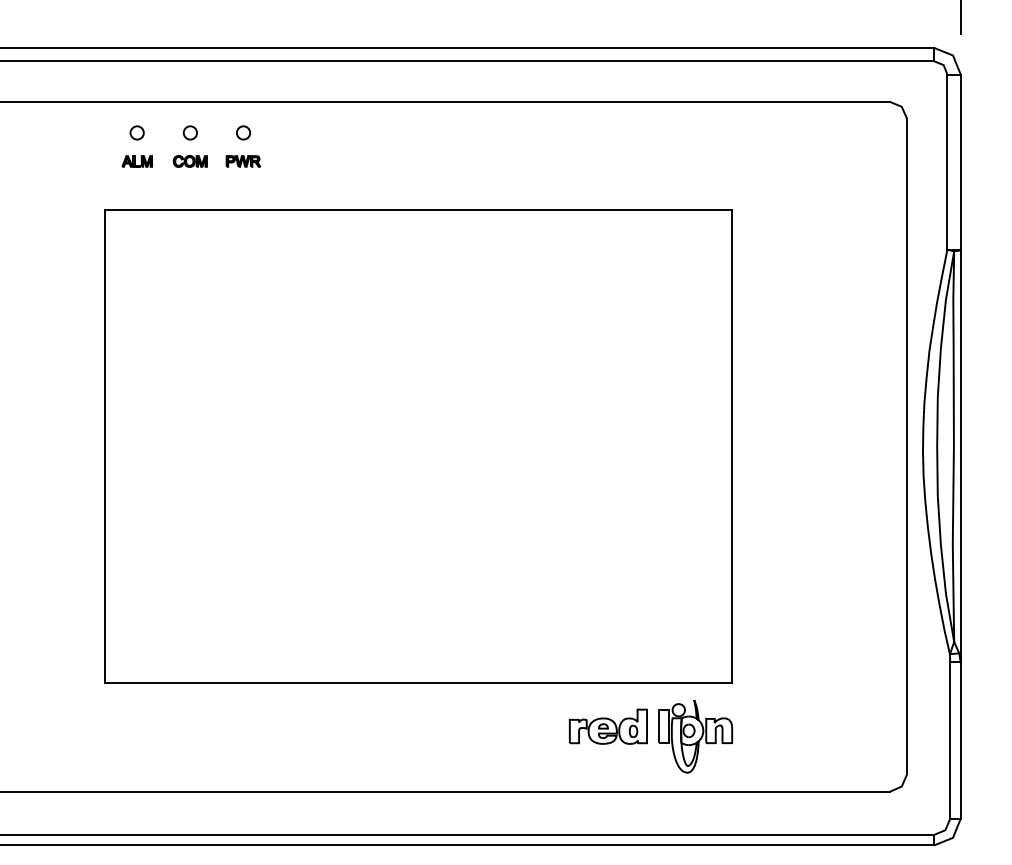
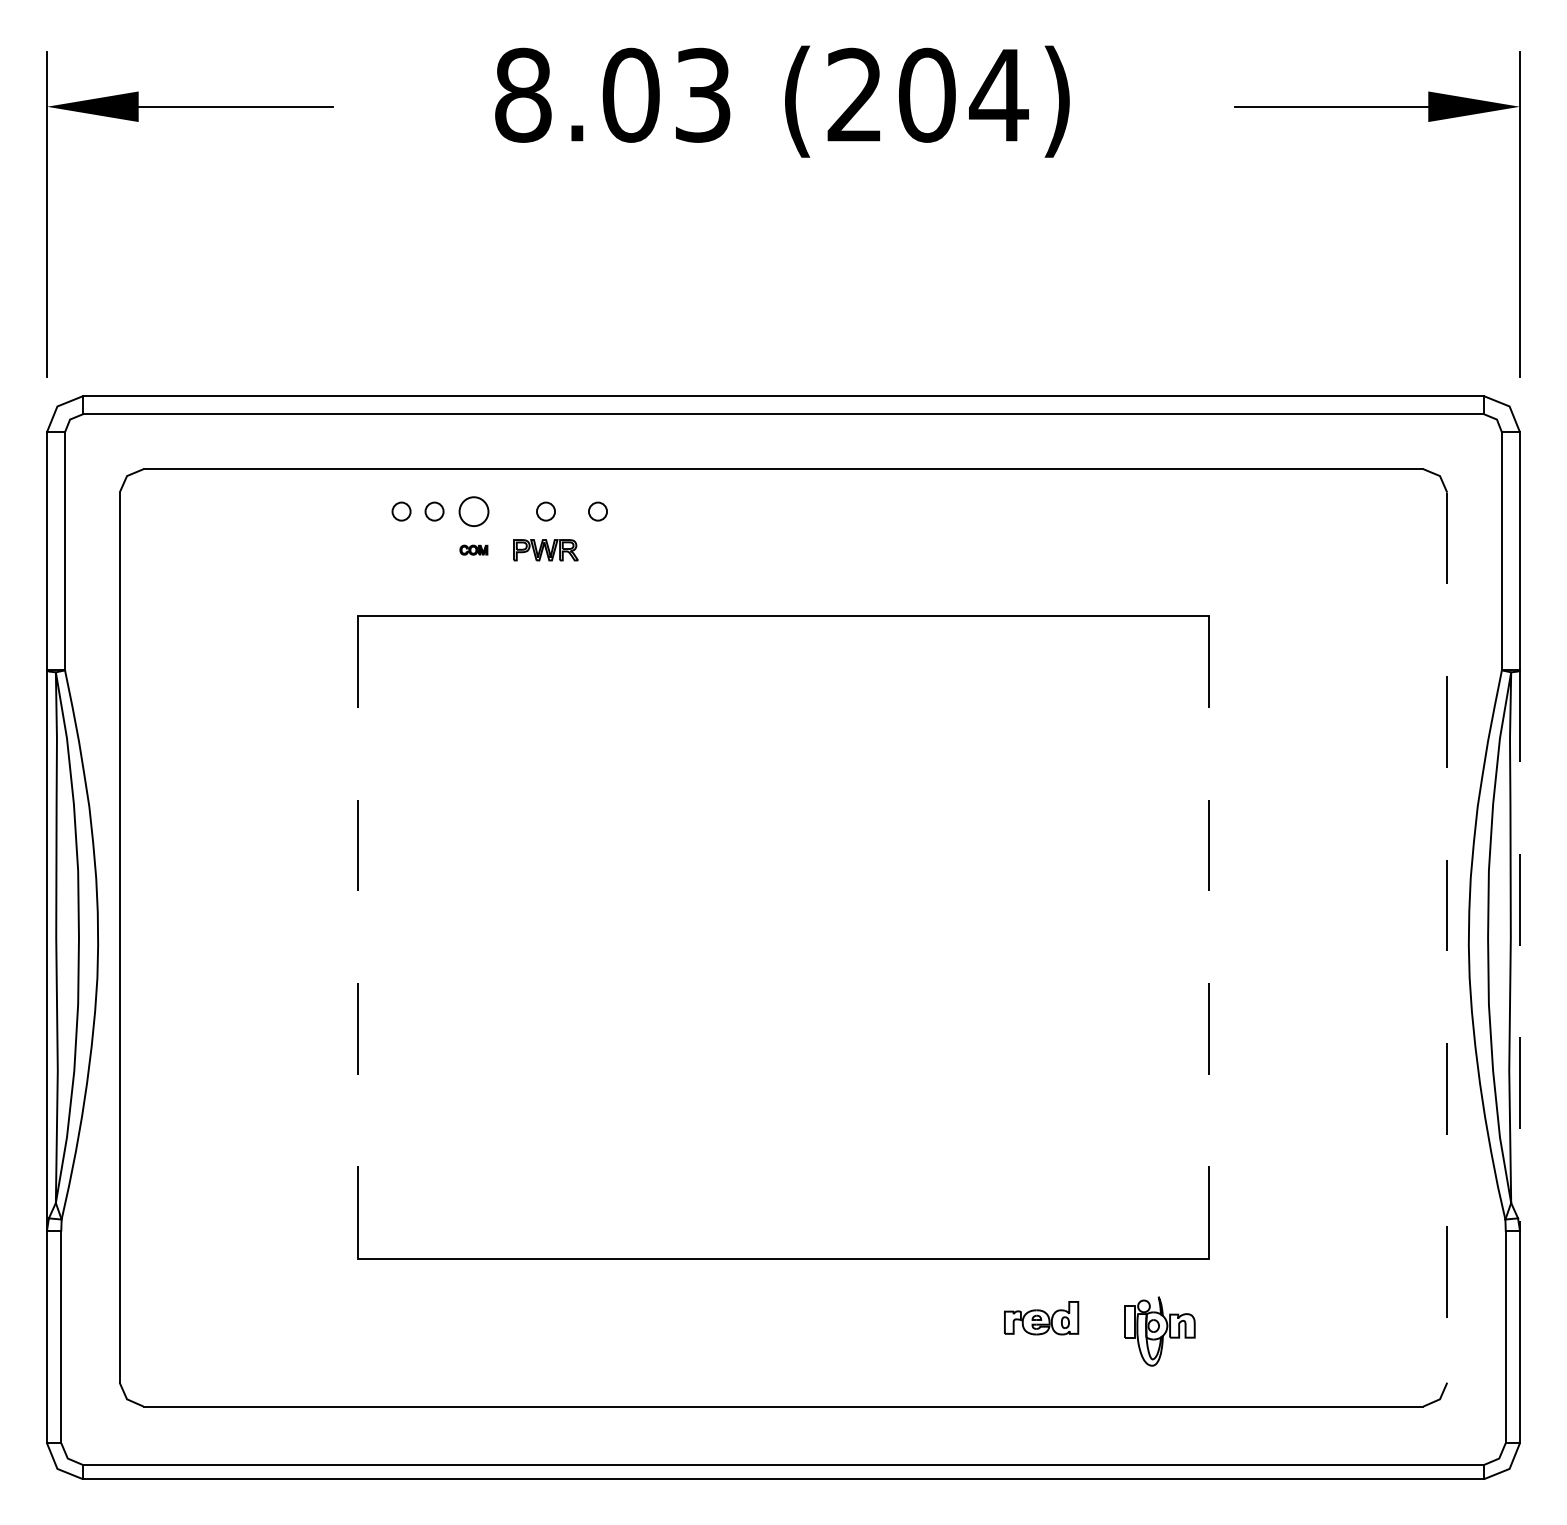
part: (161, 132) -> (434, 511), added
part: (190, 132) -> (473, 511), size x1.6
part: (281, 132) -> (597, 511), added
part: (190, 160) -> (473, 549), size x0.6
part: (137, 161) -> (401, 550), removed
part: (243, 161) -> (545, 550), size x1.4
line: (104, 447) -> (357, 938), solid -> dashed
line: (732, 447) -> (1209, 938), solid -> dashed
line: (907, 447) -> (1447, 938), solid -> dashed
line: (960, 456) -> (1519, 951), solid -> dashed
part: (608, 727) -> (1041, 1318), size x0.7
part: (695, 736) -> (1159, 1331), size x0.7

